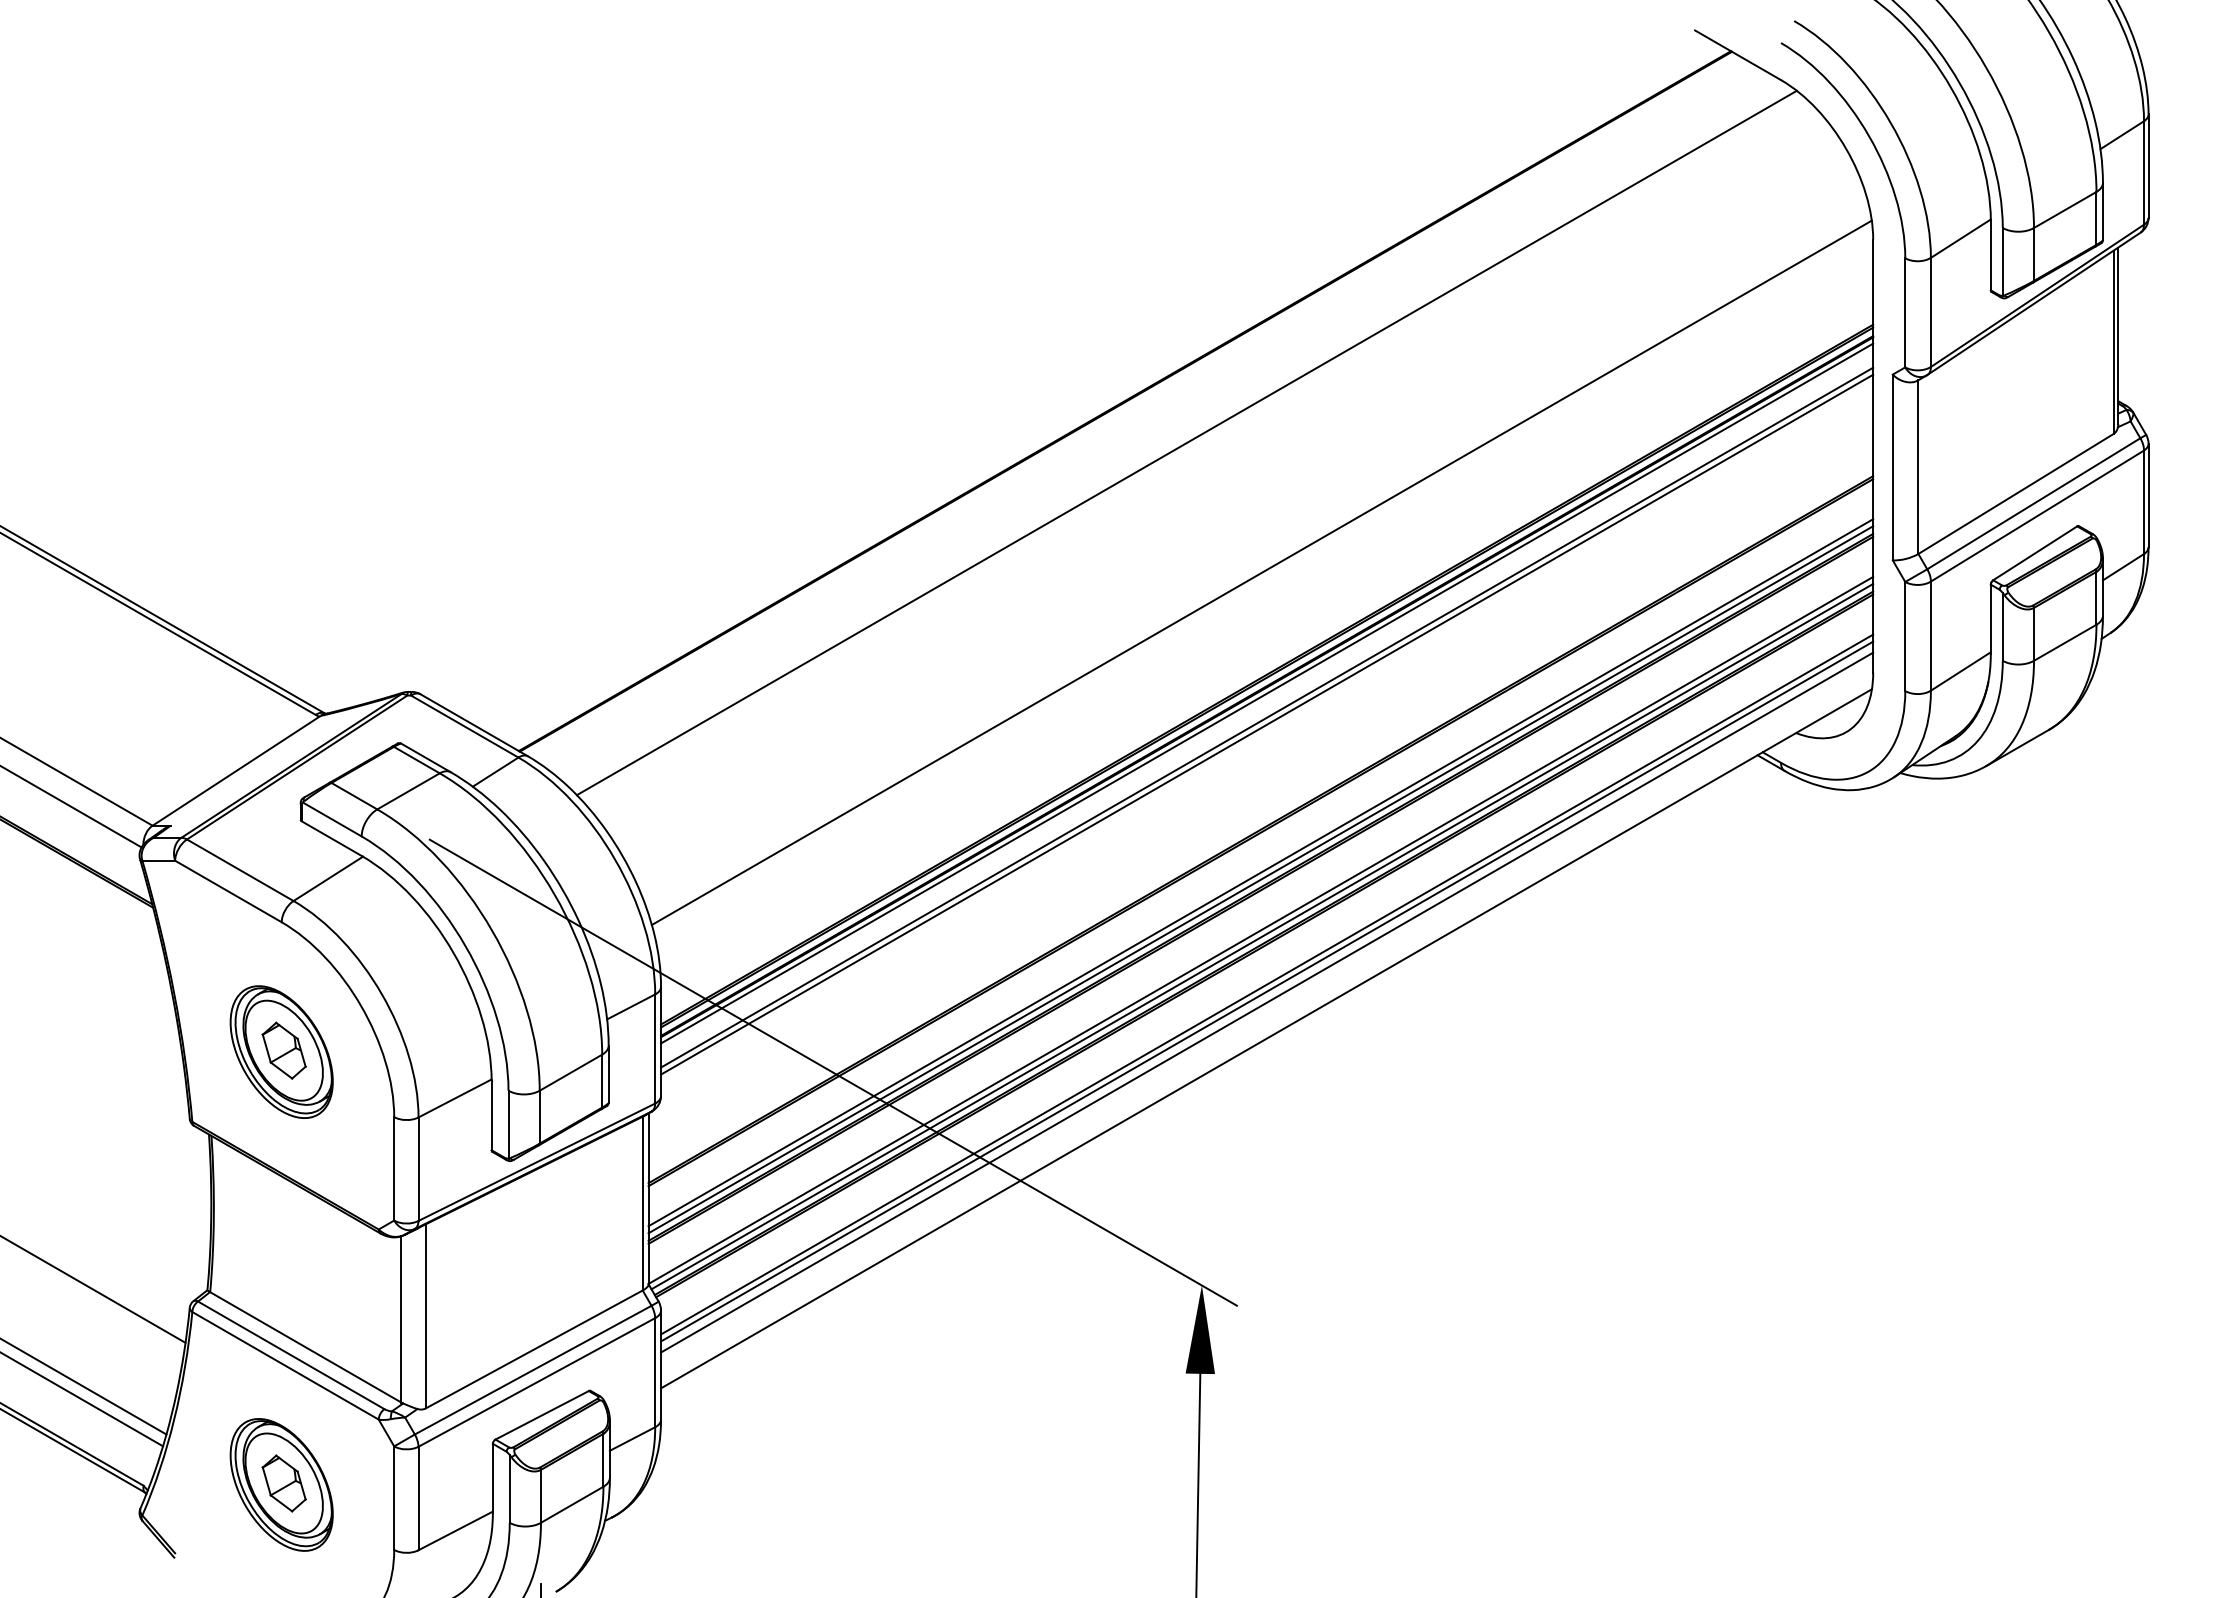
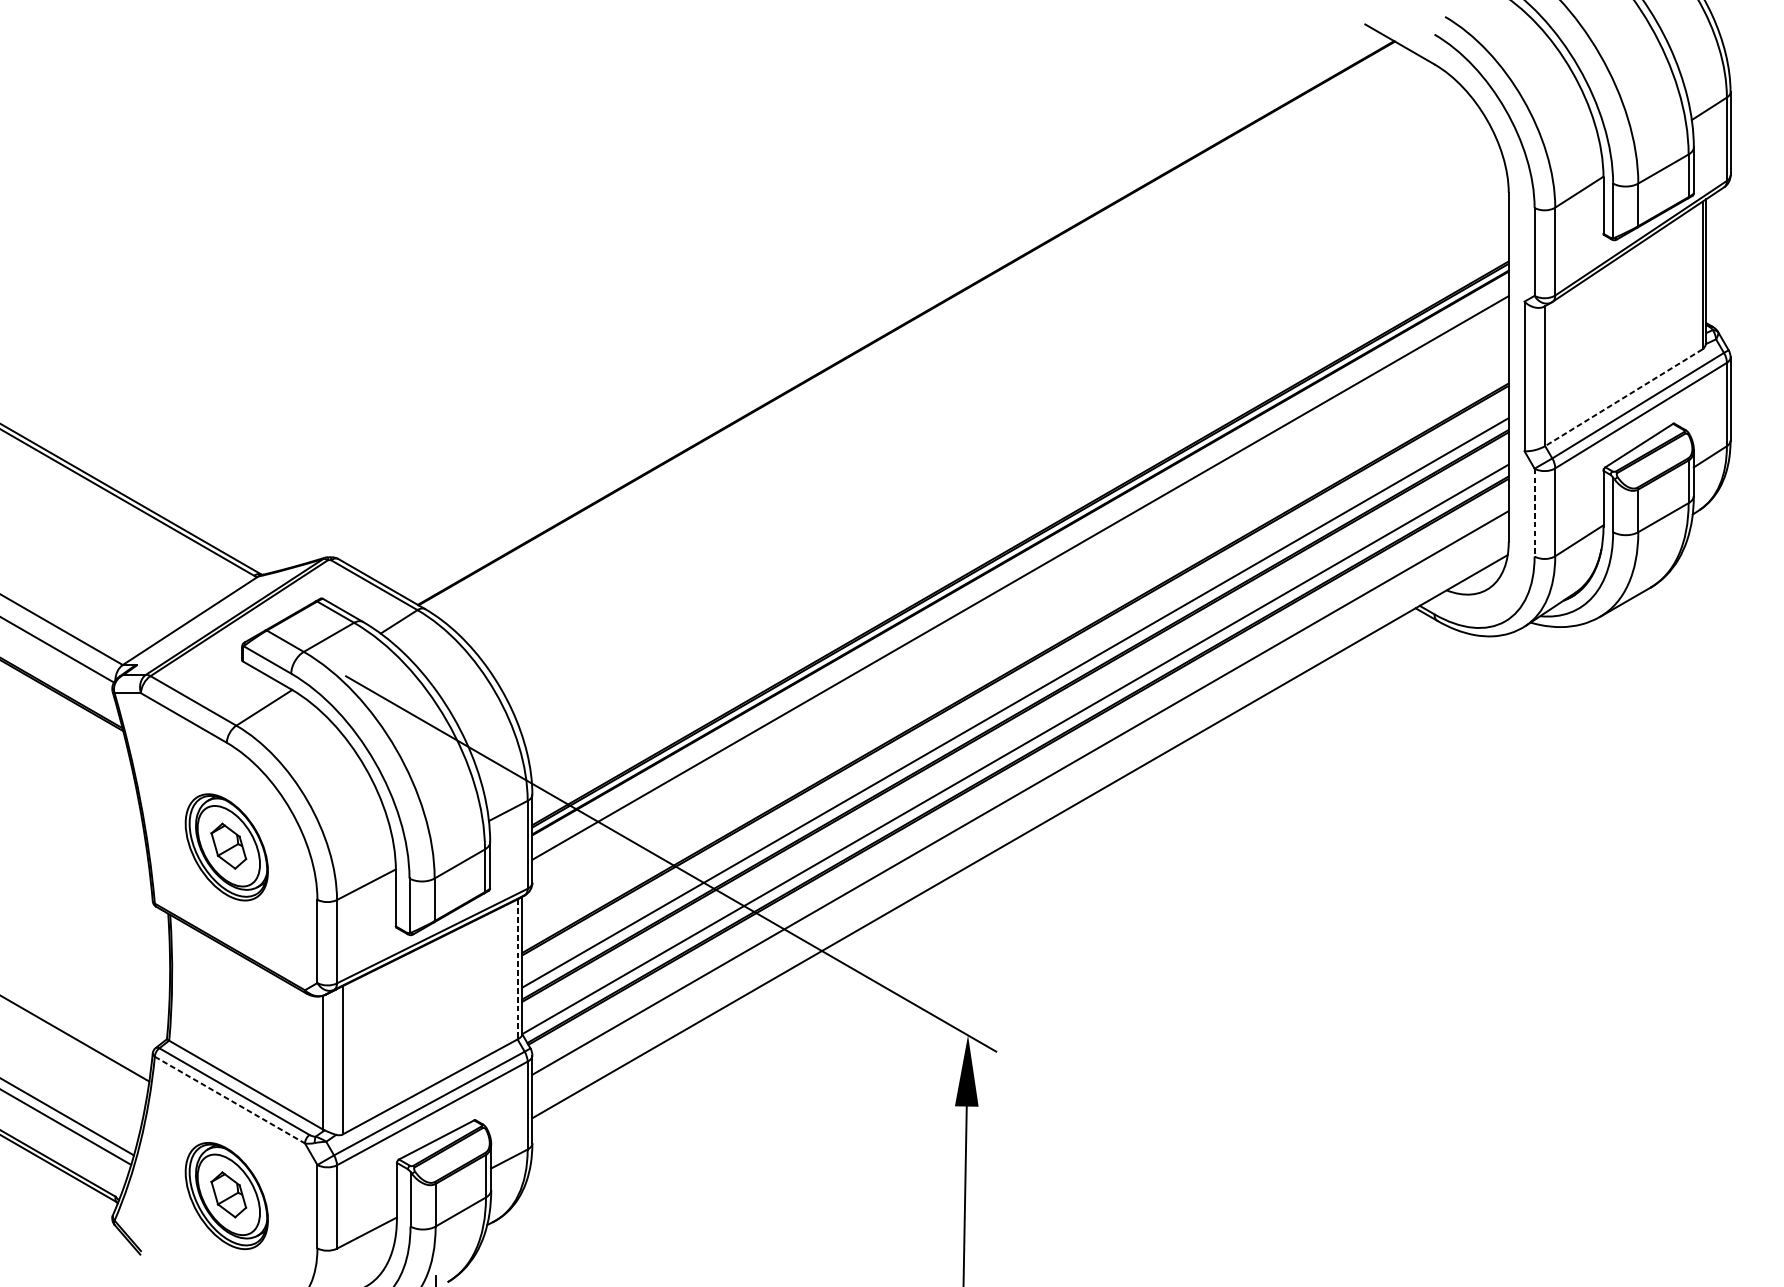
line: (1186, 442) -> (955, 356), removed
line: (2016, 493) -> (1624, 397), solid -> dashed
line: (1261, 572) -> (1016, 461), removed
line: (1905, 636) -> (1534, 512), solid -> dashed
line: (1267, 693) -> (1020, 558), removed
line: (1267, 724) -> (1020, 583), removed
line: (1260, 879) -> (1015, 708), removed
line: (1262, 936) -> (1016, 754), removed
line: (1267, 991) -> (1020, 798), removed
line: (1267, 1002) -> (1020, 807), removed
line: (642, 1203) -> (517, 969), solid -> dashed
line: (285, 1365) -> (229, 1099), solid -> dashed

